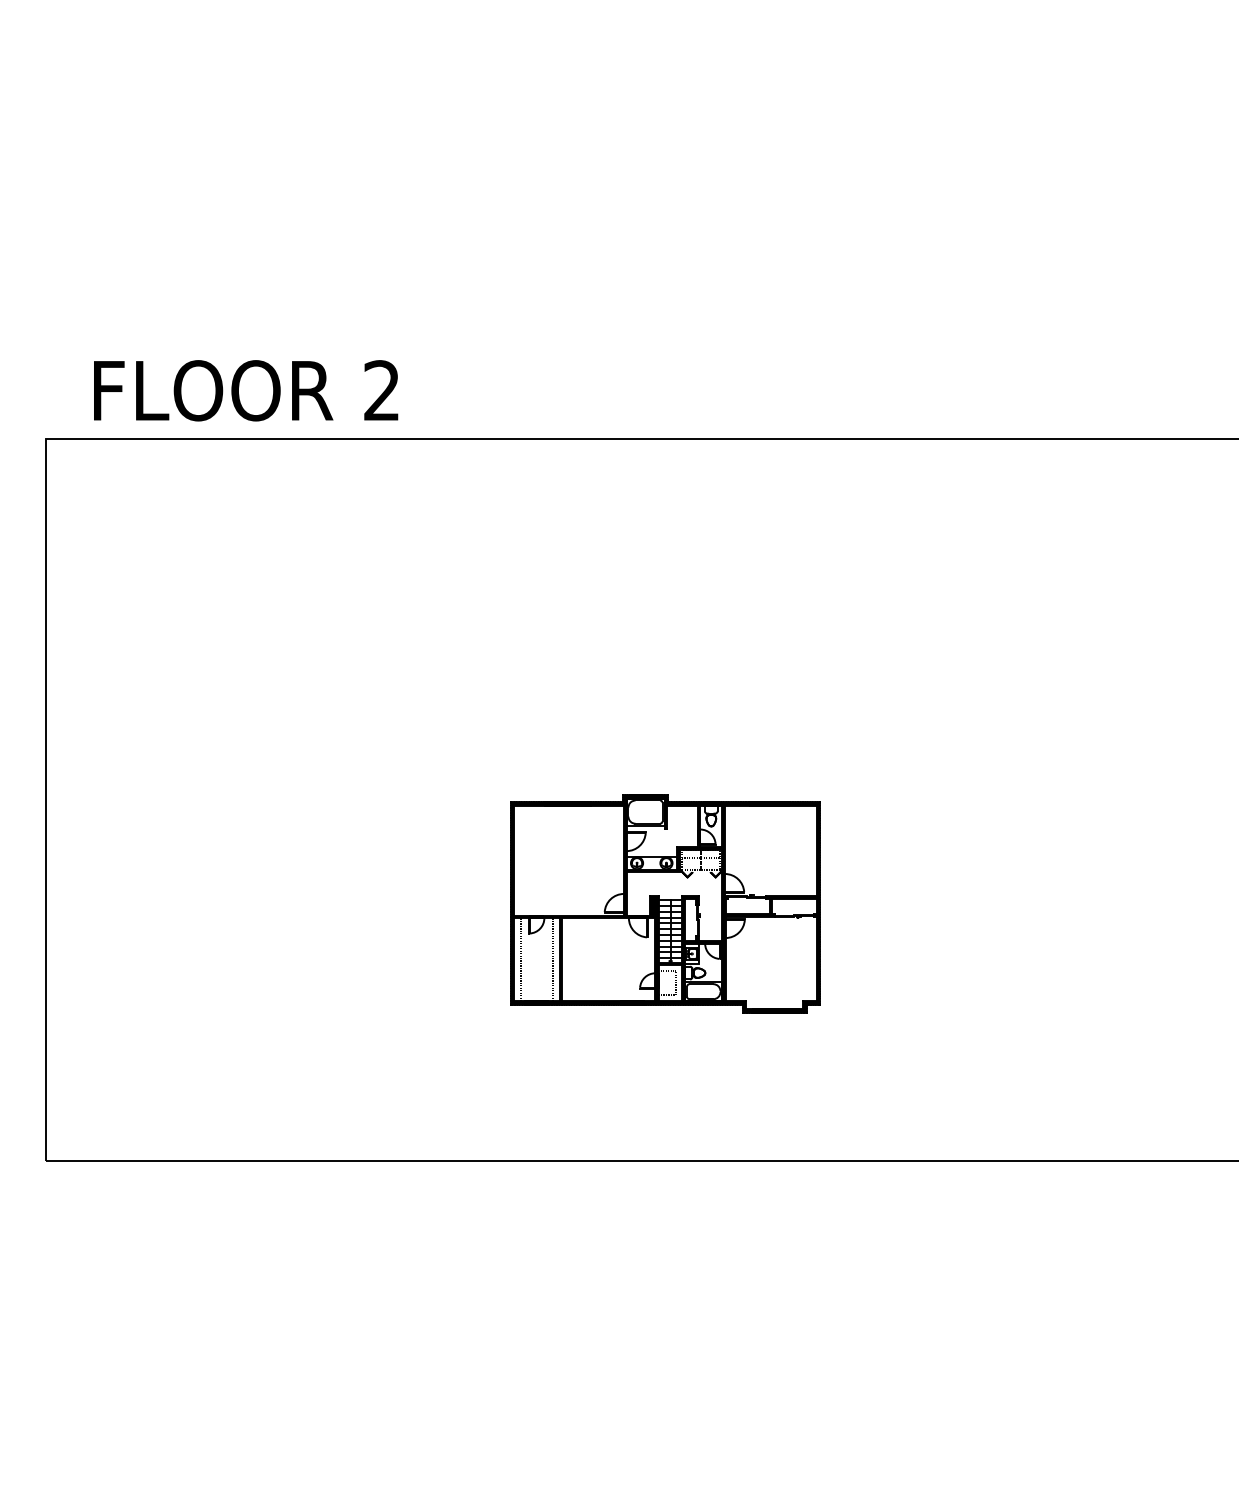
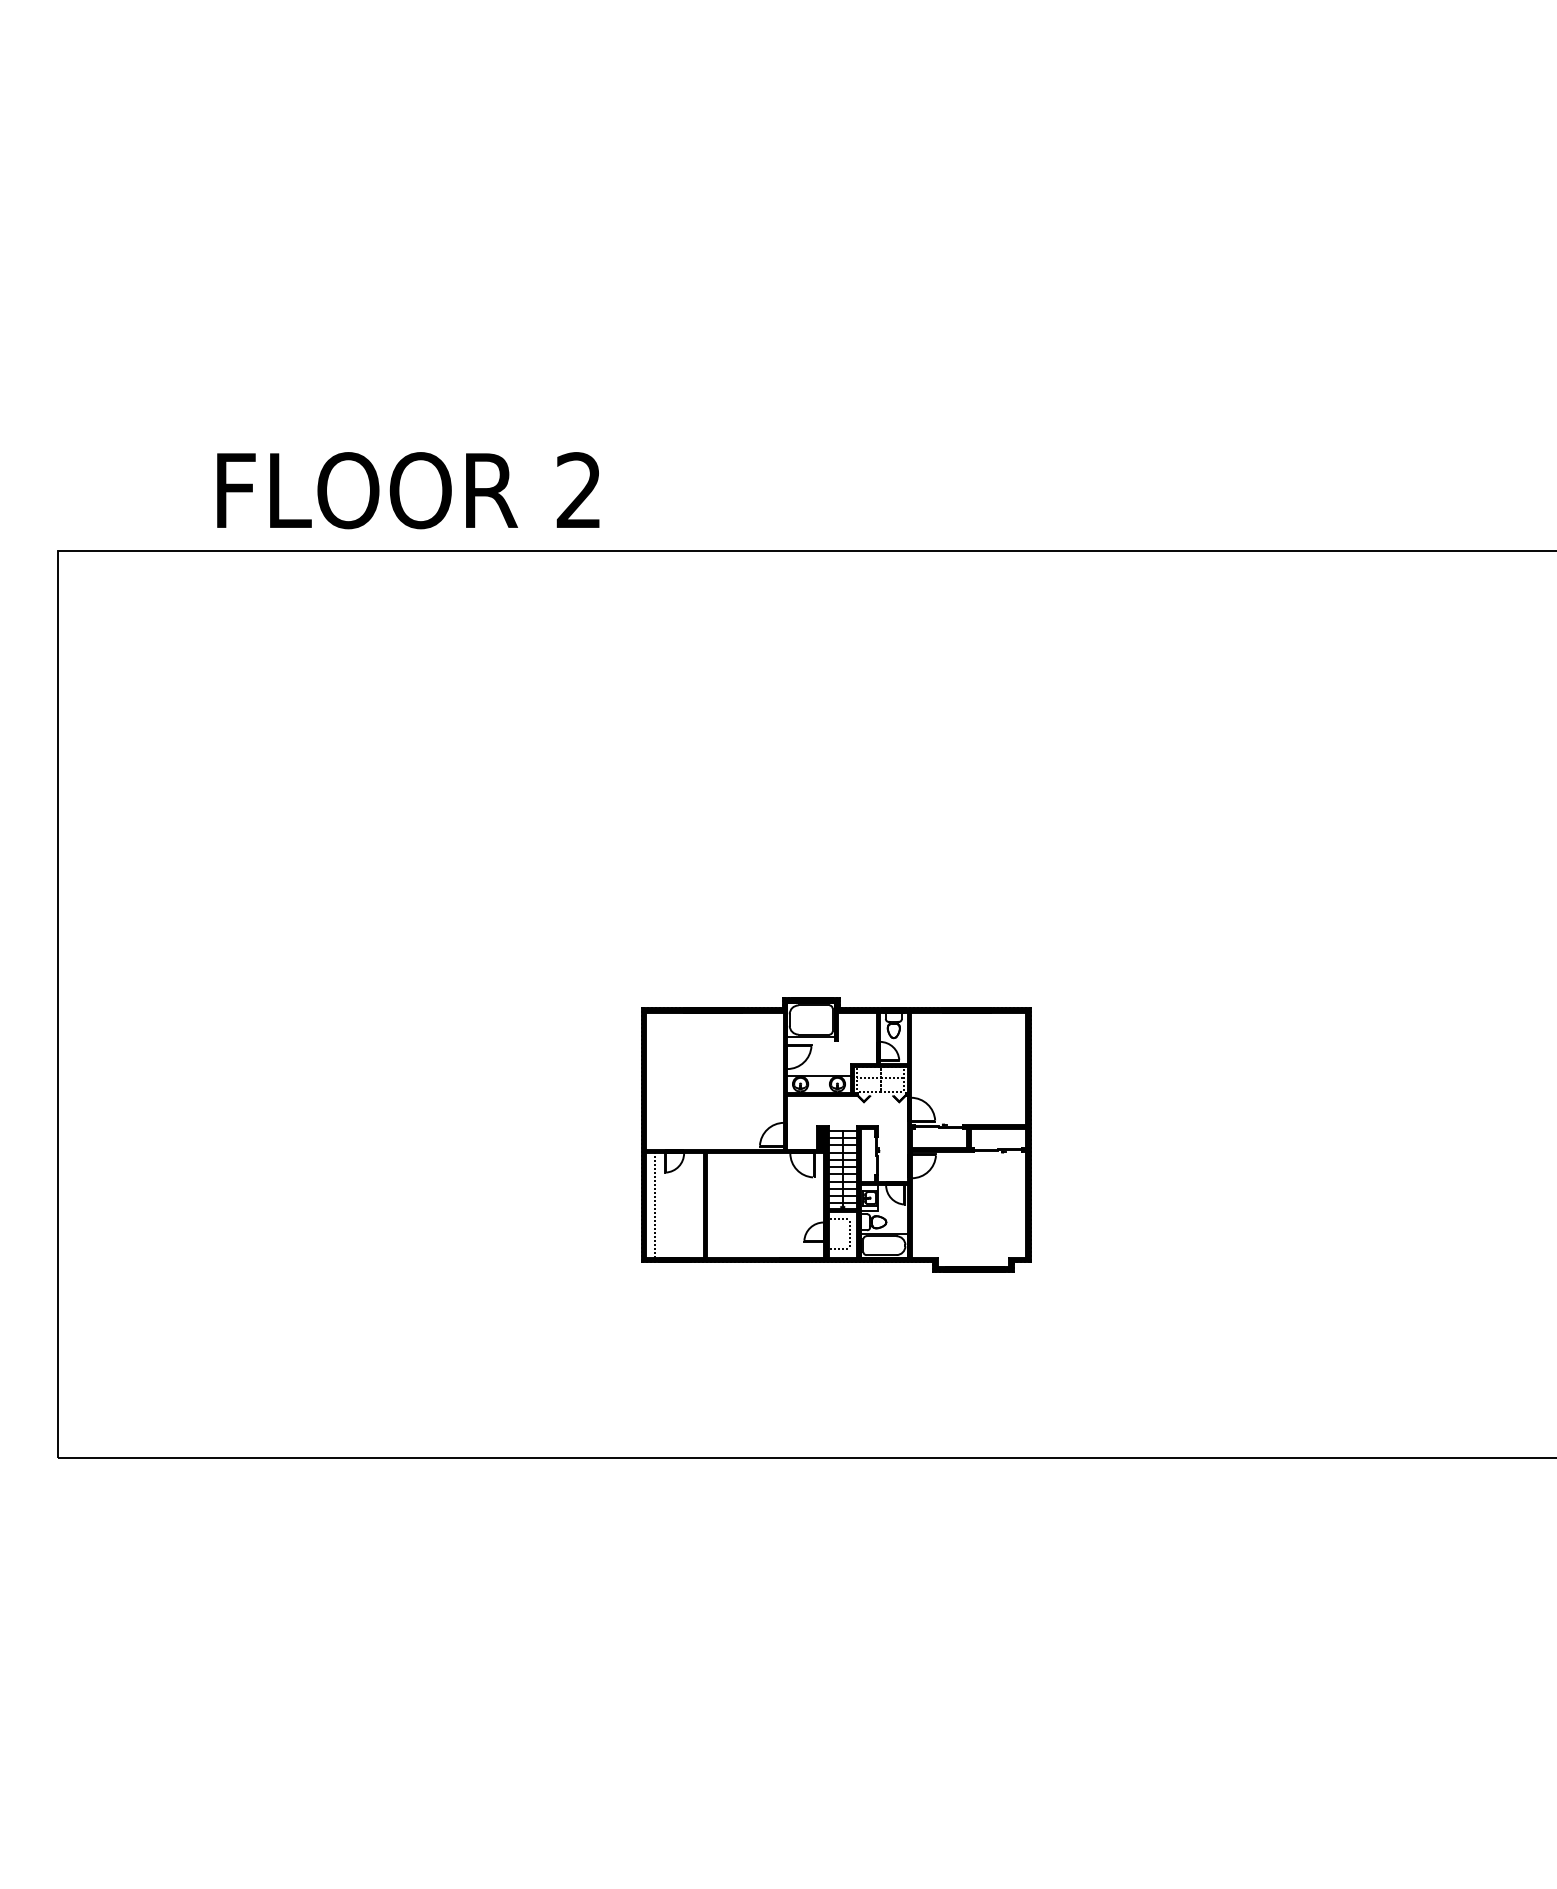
text: (246, 390) -> (408, 490), moved
line: (553, 959) -> (695, 1205), removed

